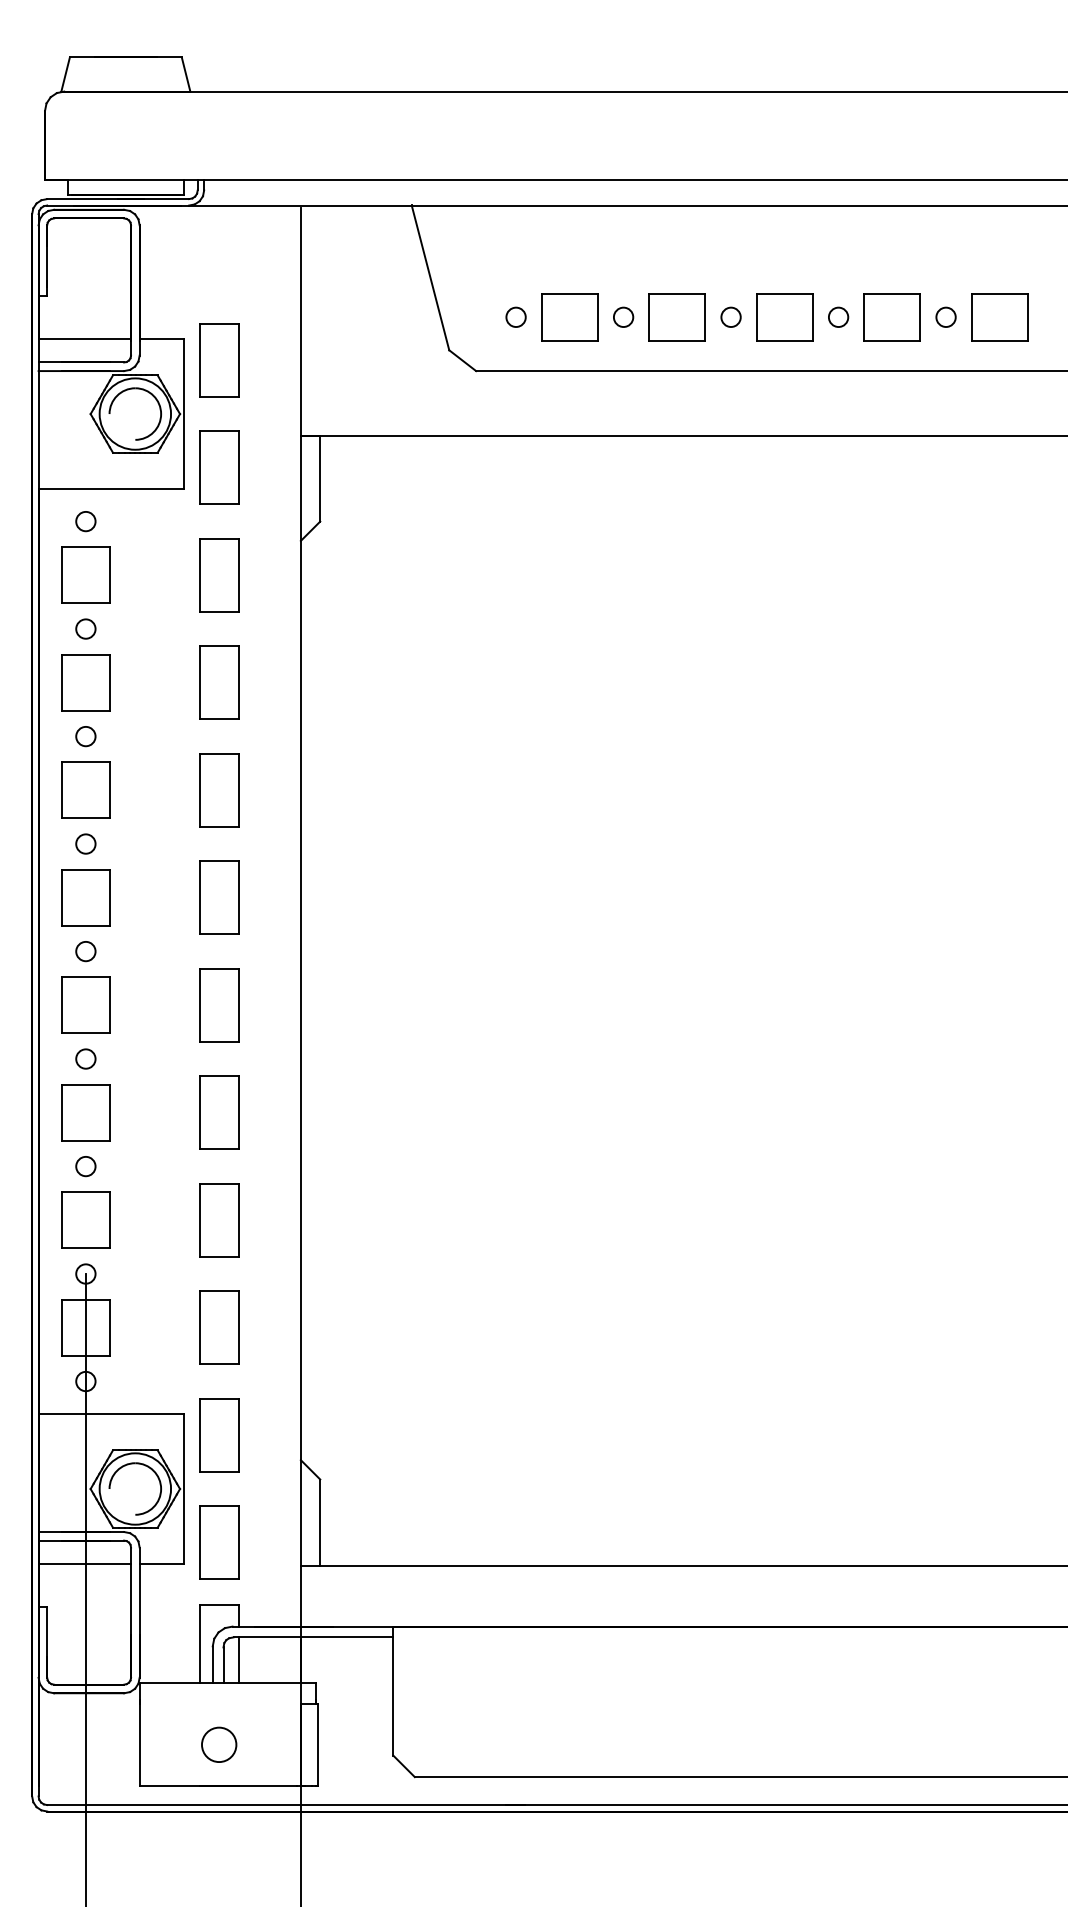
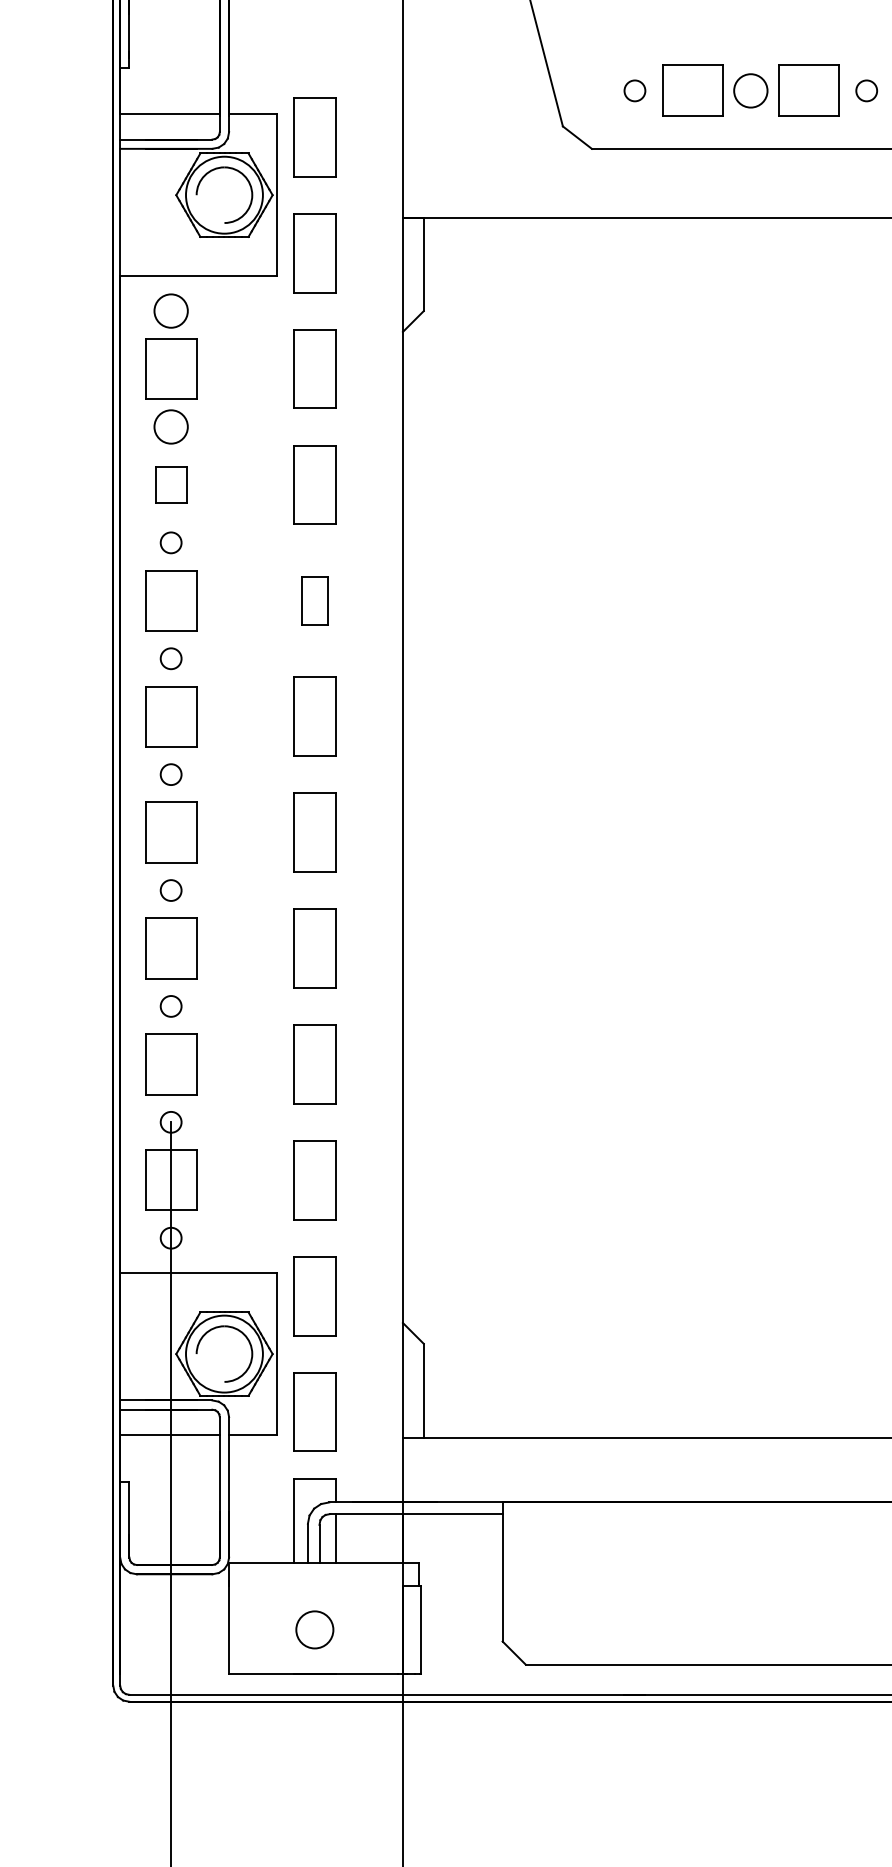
circle: (623, 317) -> (750, 91), size x1.6
circle: (85, 521) -> (170, 311), size x1.6
circle: (85, 628) -> (170, 426), size x1.6
part: (85, 682) -> (170, 484), size x0.6
part: (219, 790) -> (315, 601), size x0.6

